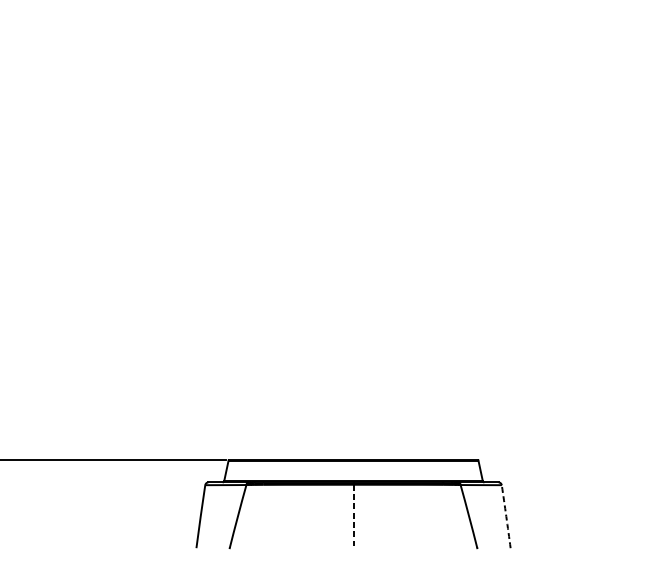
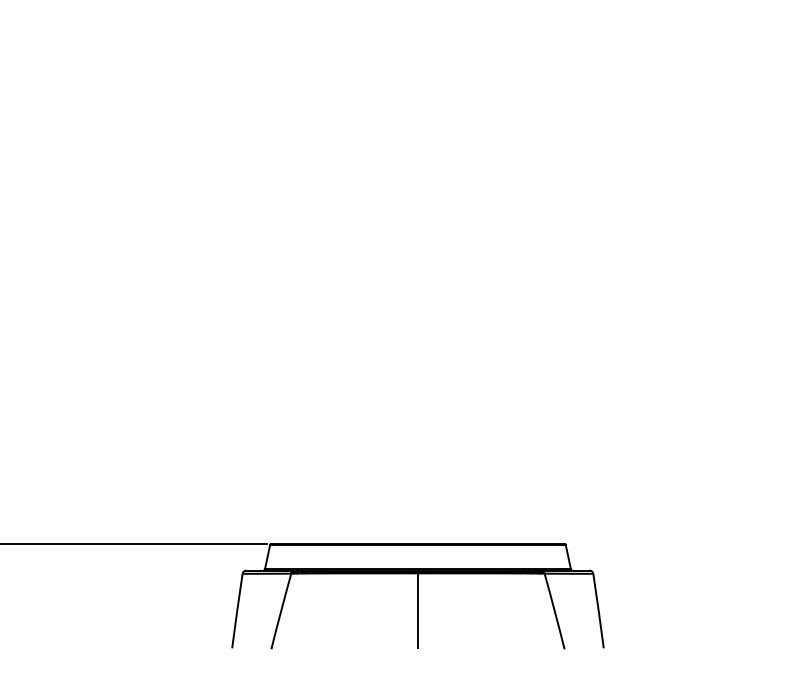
line: (353, 517) -> (417, 611), dashed -> solid
arc: (506, 517) -> (598, 611), dashed -> solid

